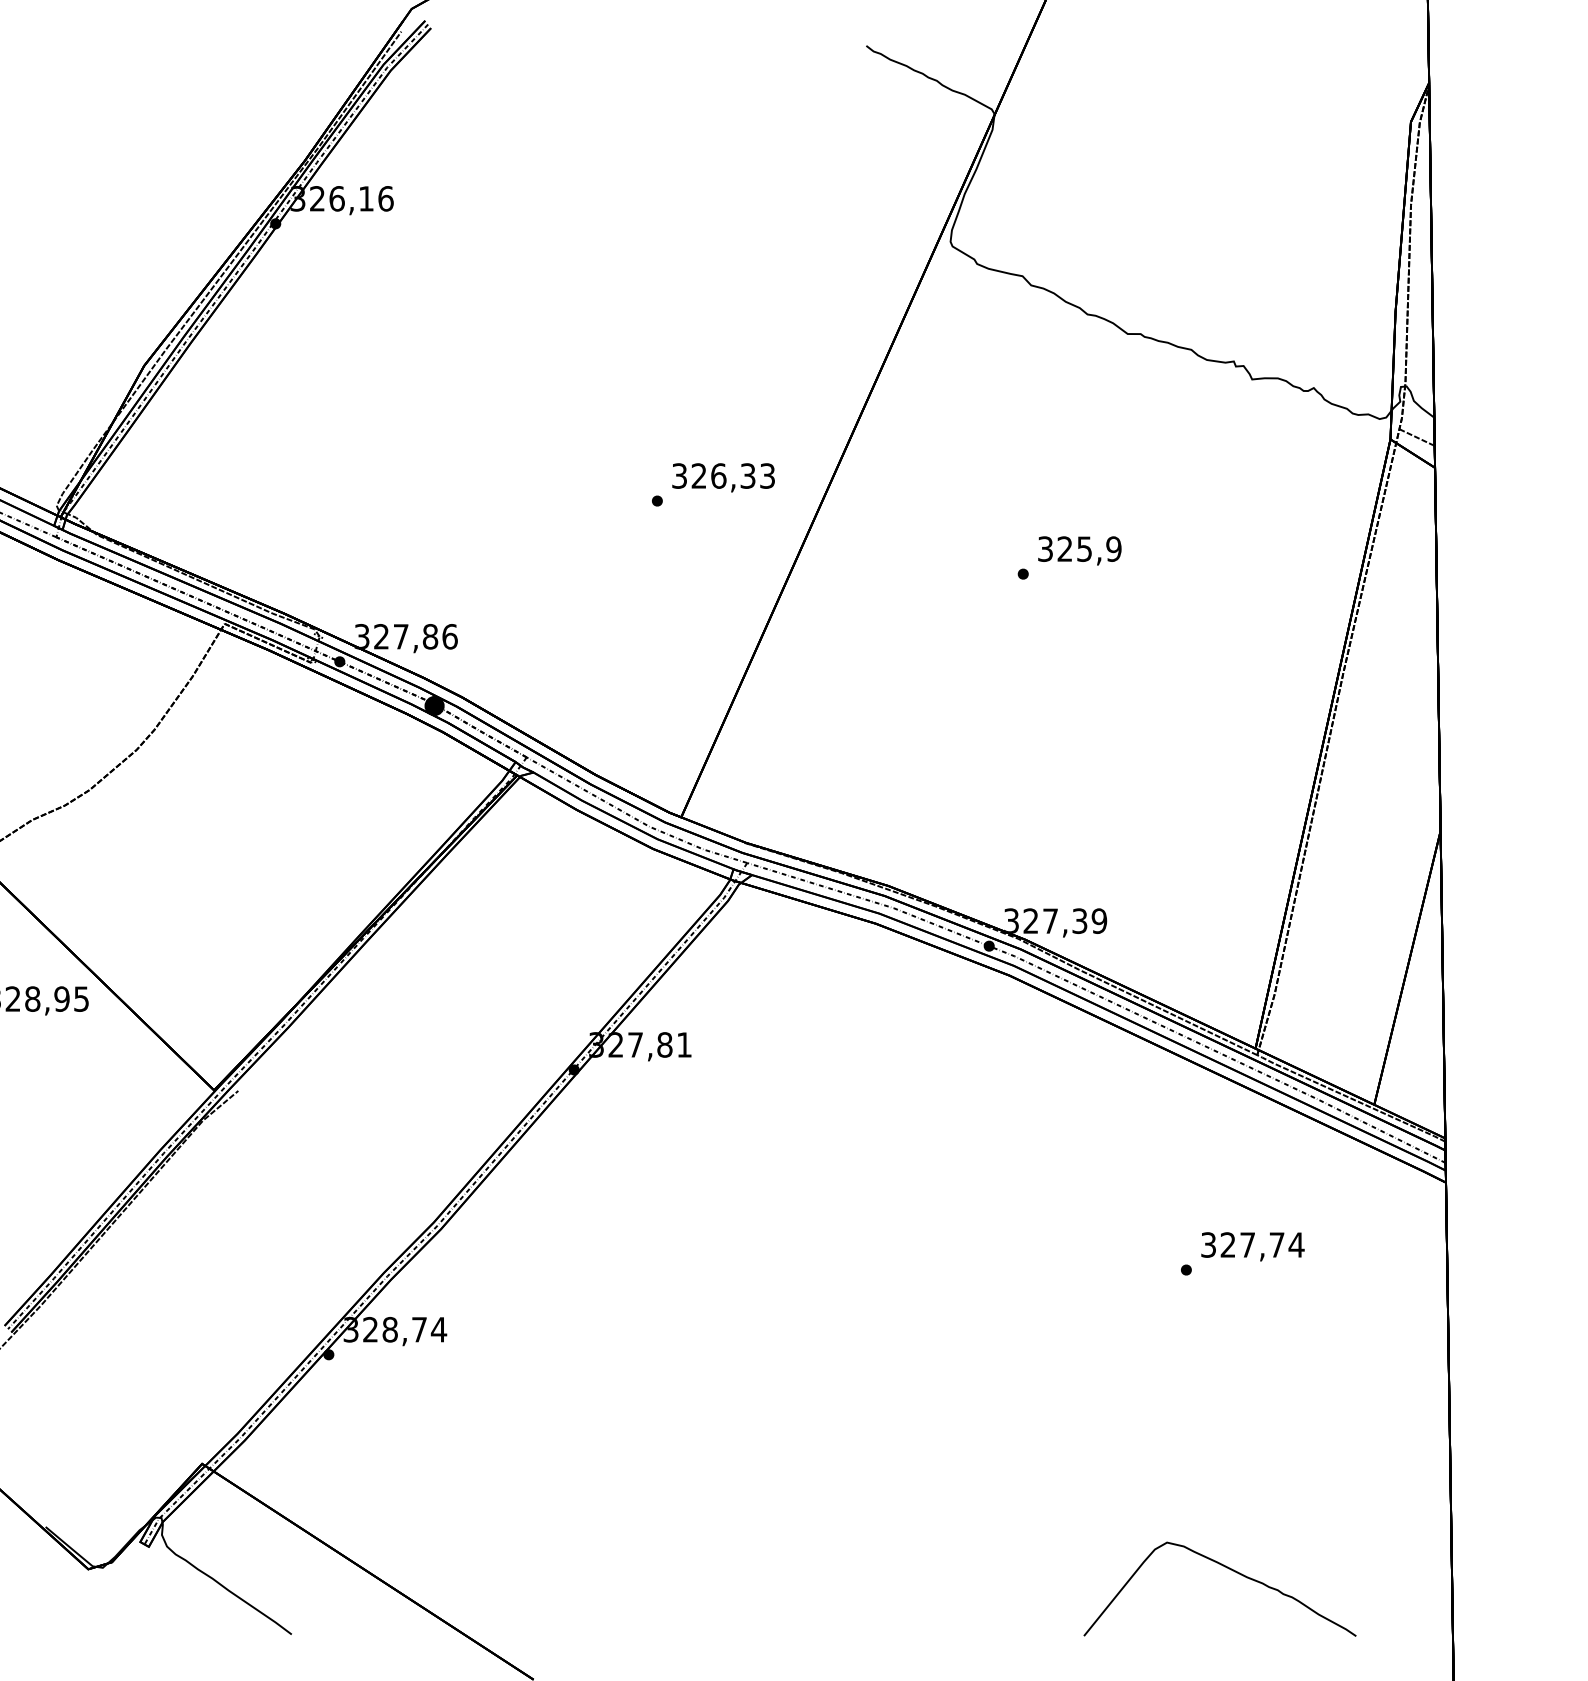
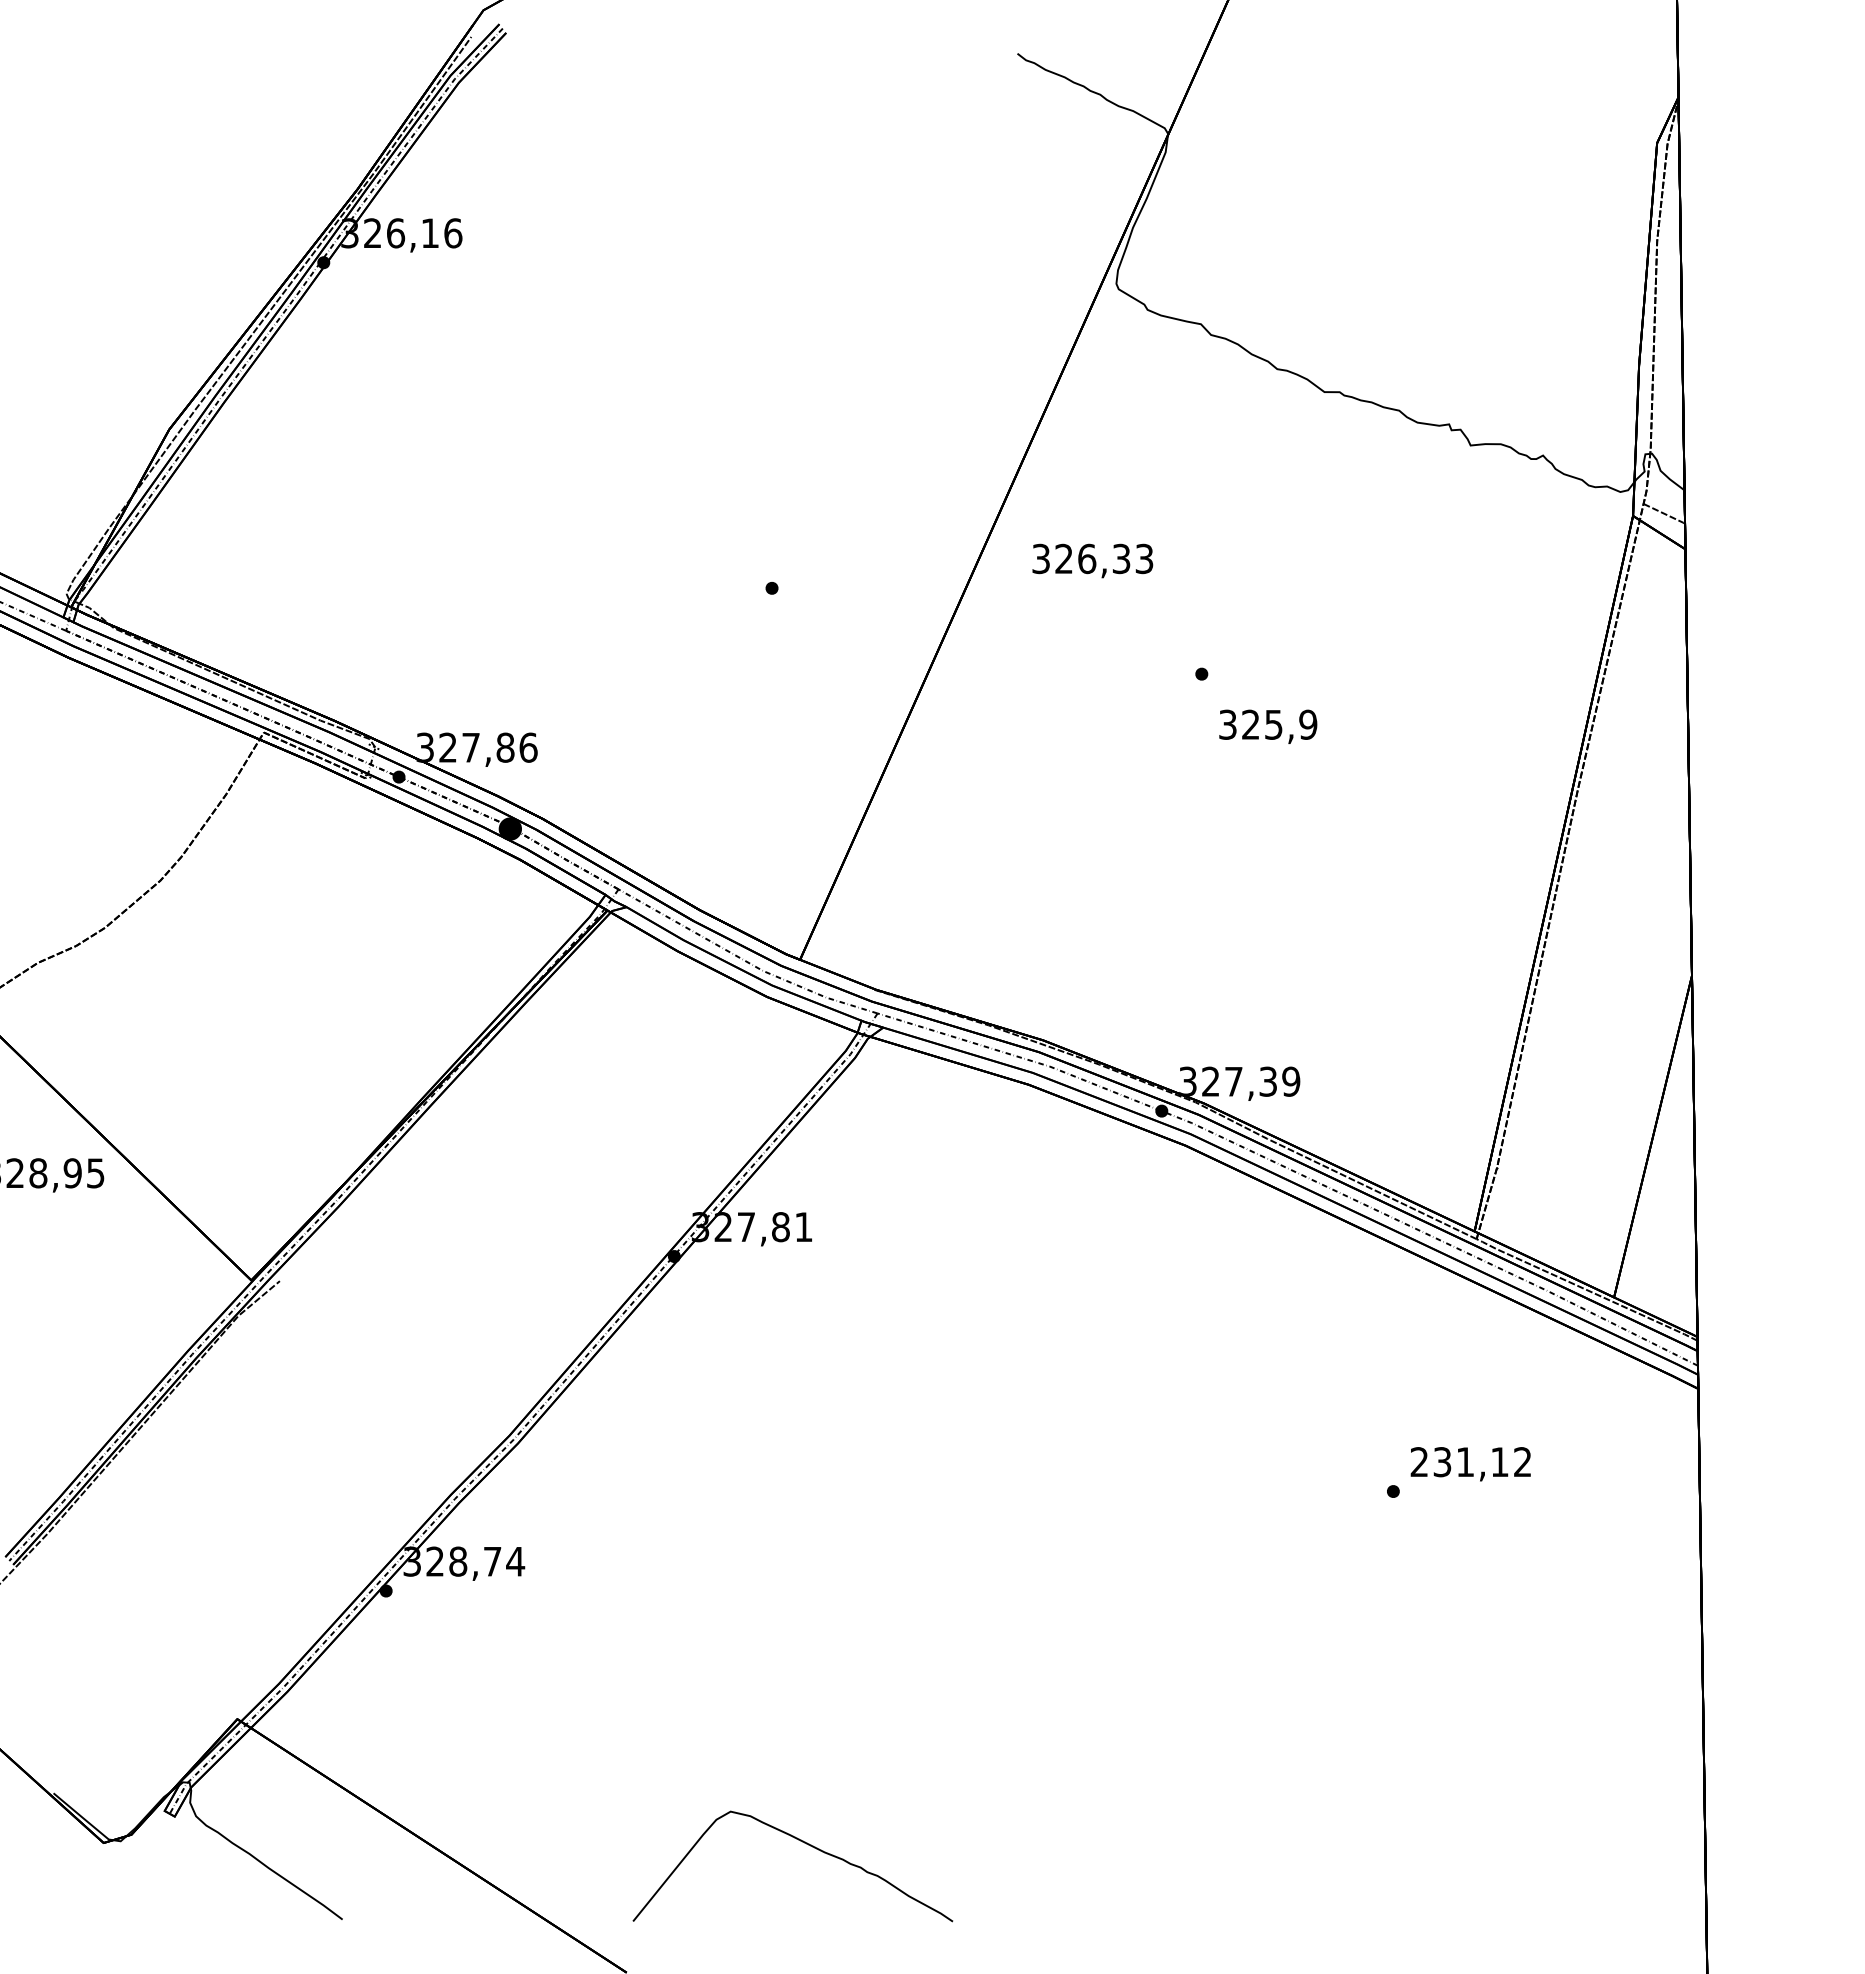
text: (723, 477) -> (1092, 560), moved
text: (1080, 550) -> (1268, 726), moved
text: (1252, 1245) -> (1471, 1462), 327,74 -> 231,12
curve: (1229, 1569) -> (804, 1843), moved

